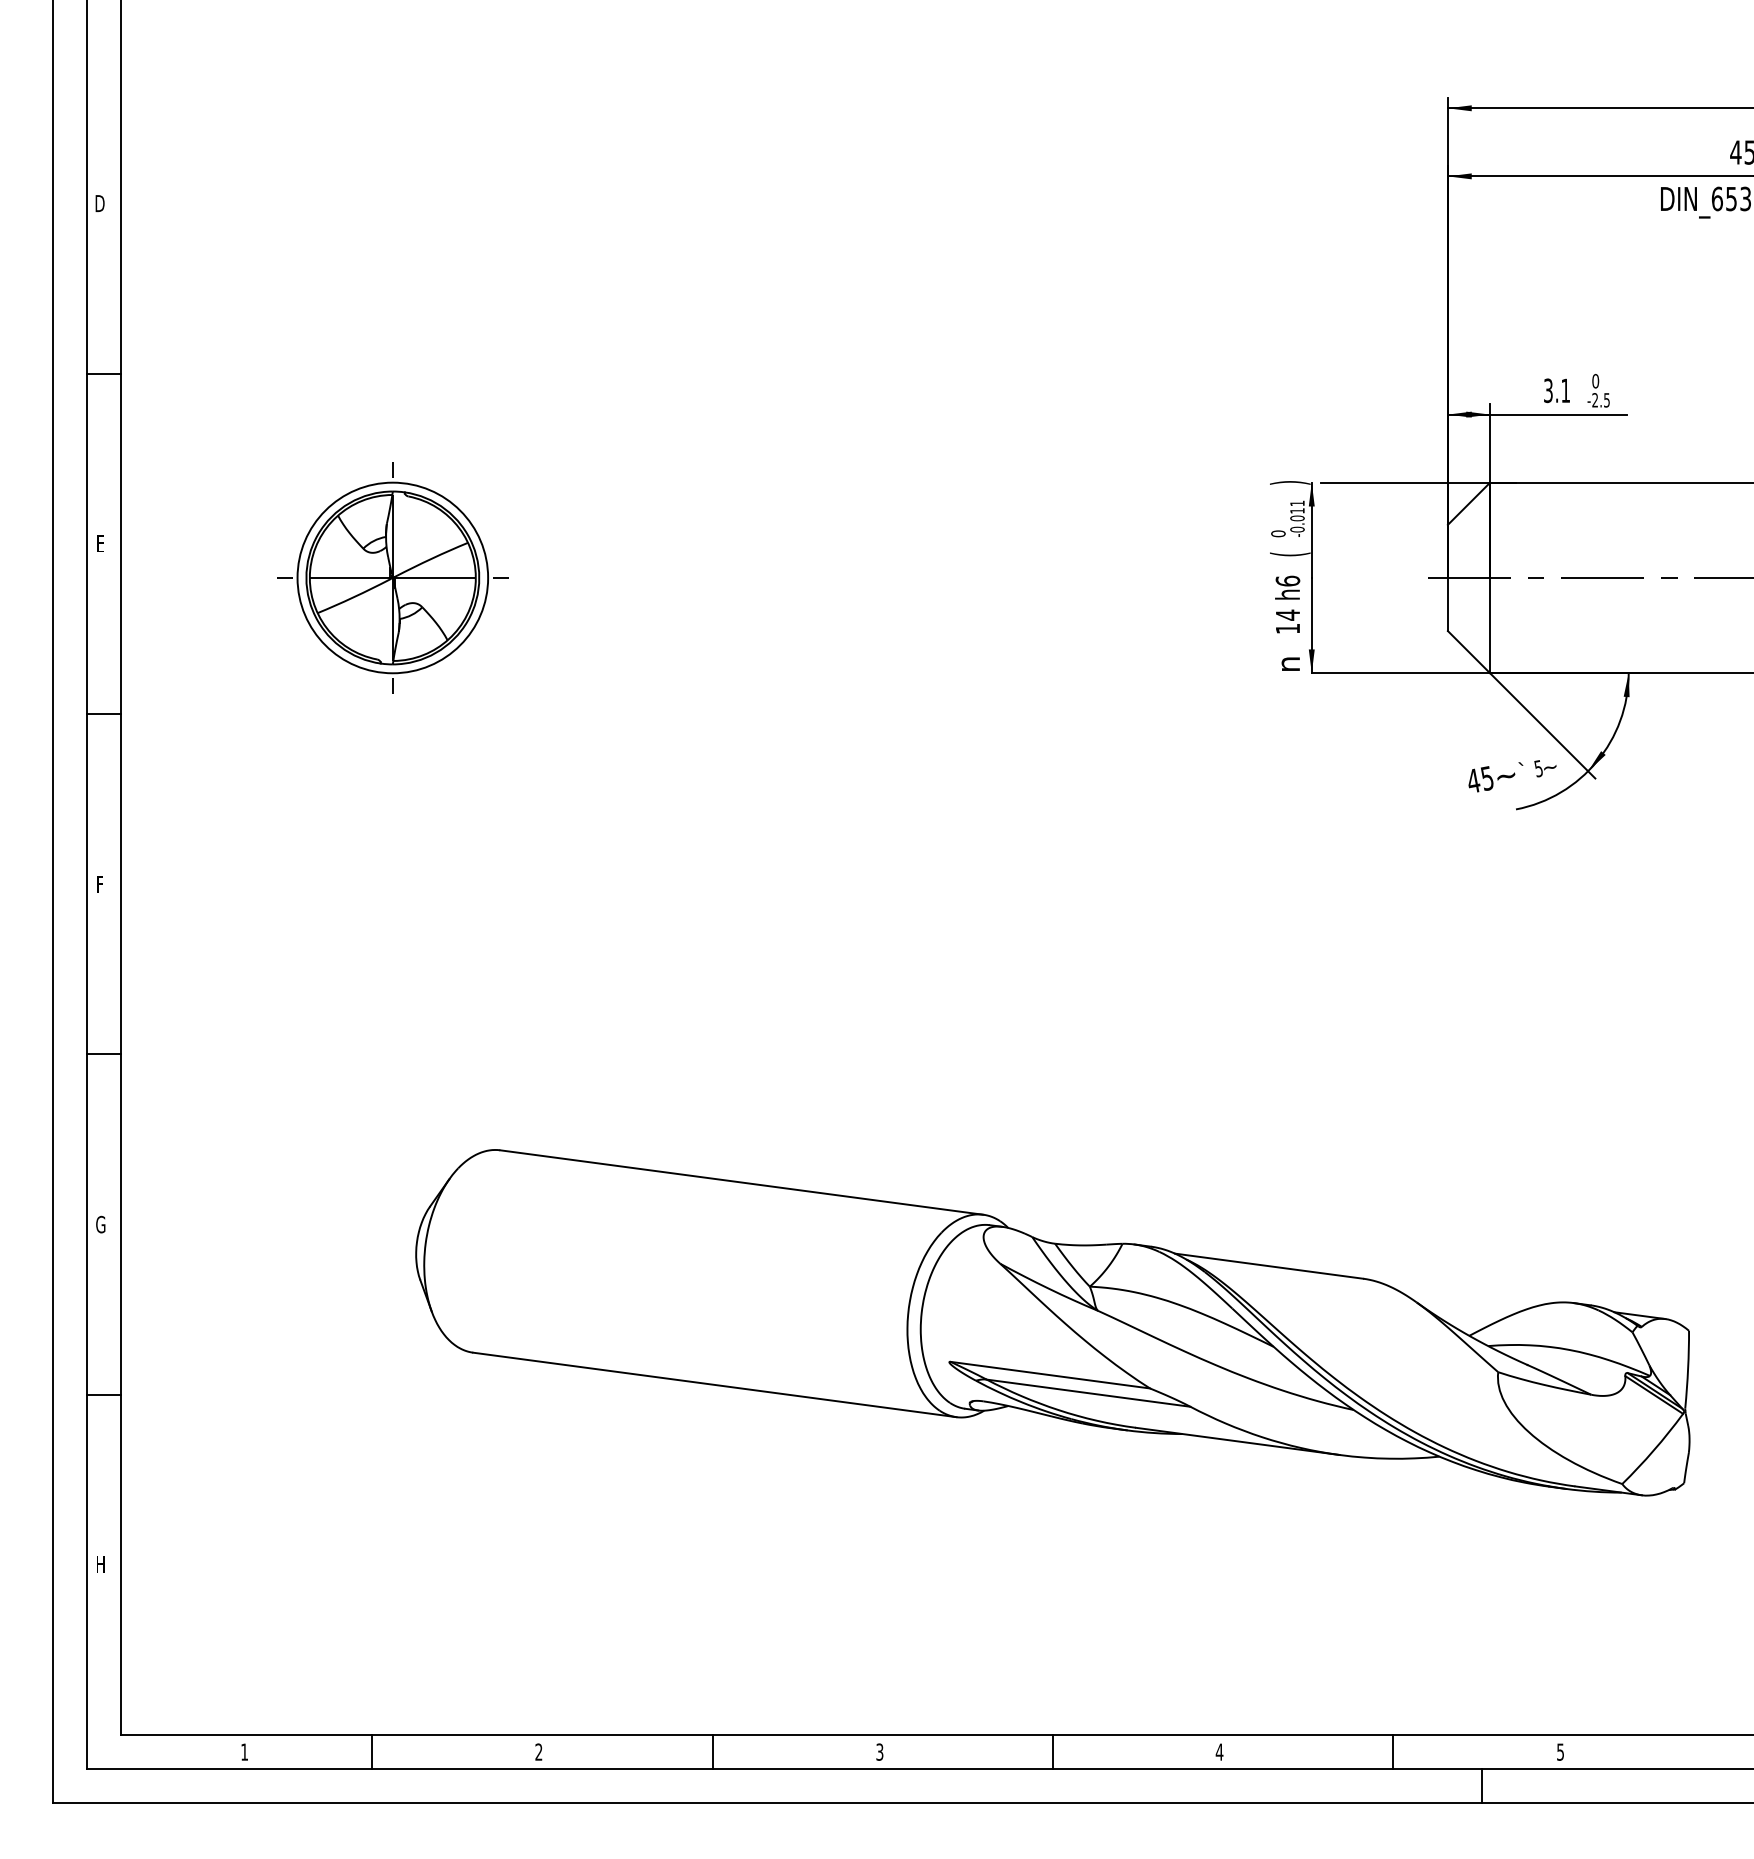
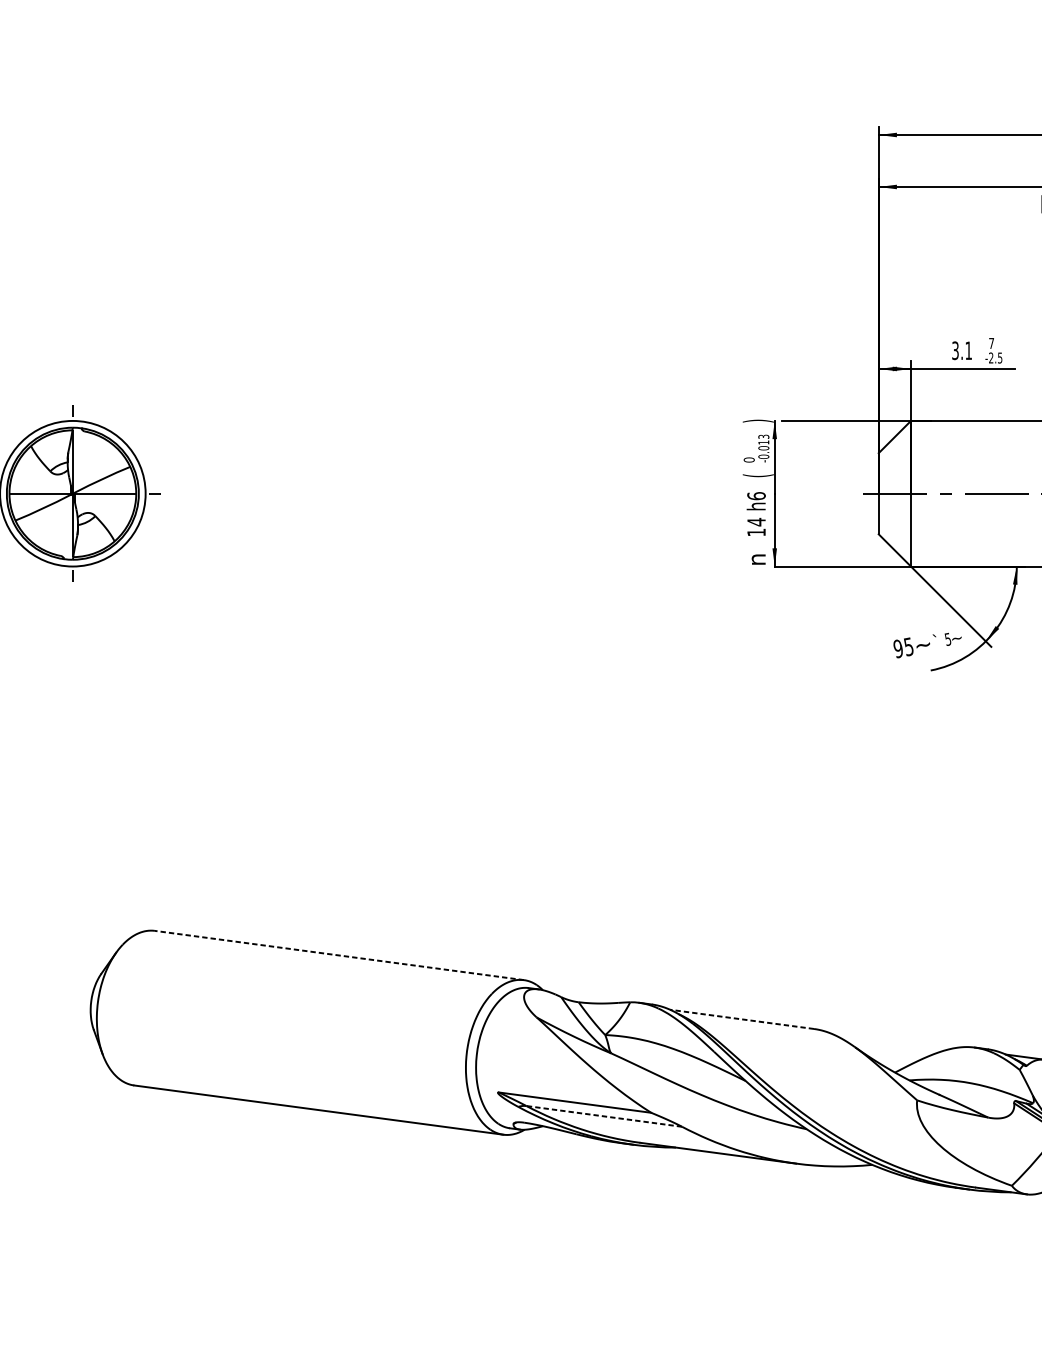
text: (1595, 380) -> (991, 342), 0 -> 7
text: (1297, 503) -> (763, 436), -0.011 -> -0.013
text: (1473, 780) -> (898, 648), 45 -> 95
line: (741, 1182) -> (339, 955), solid -> dashed
line: (1269, 1266) -> (742, 1019), solid -> dashed
line: (1088, 1393) -> (604, 1116), solid -> dashed

